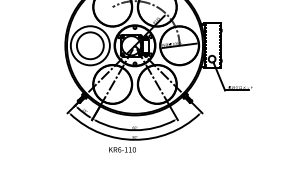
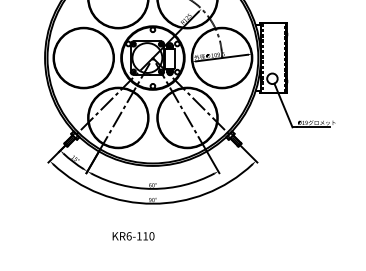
circle: (90, 45) -> (83, 57), size x1.43
text: (122, 149) -> (133, 235), moved

